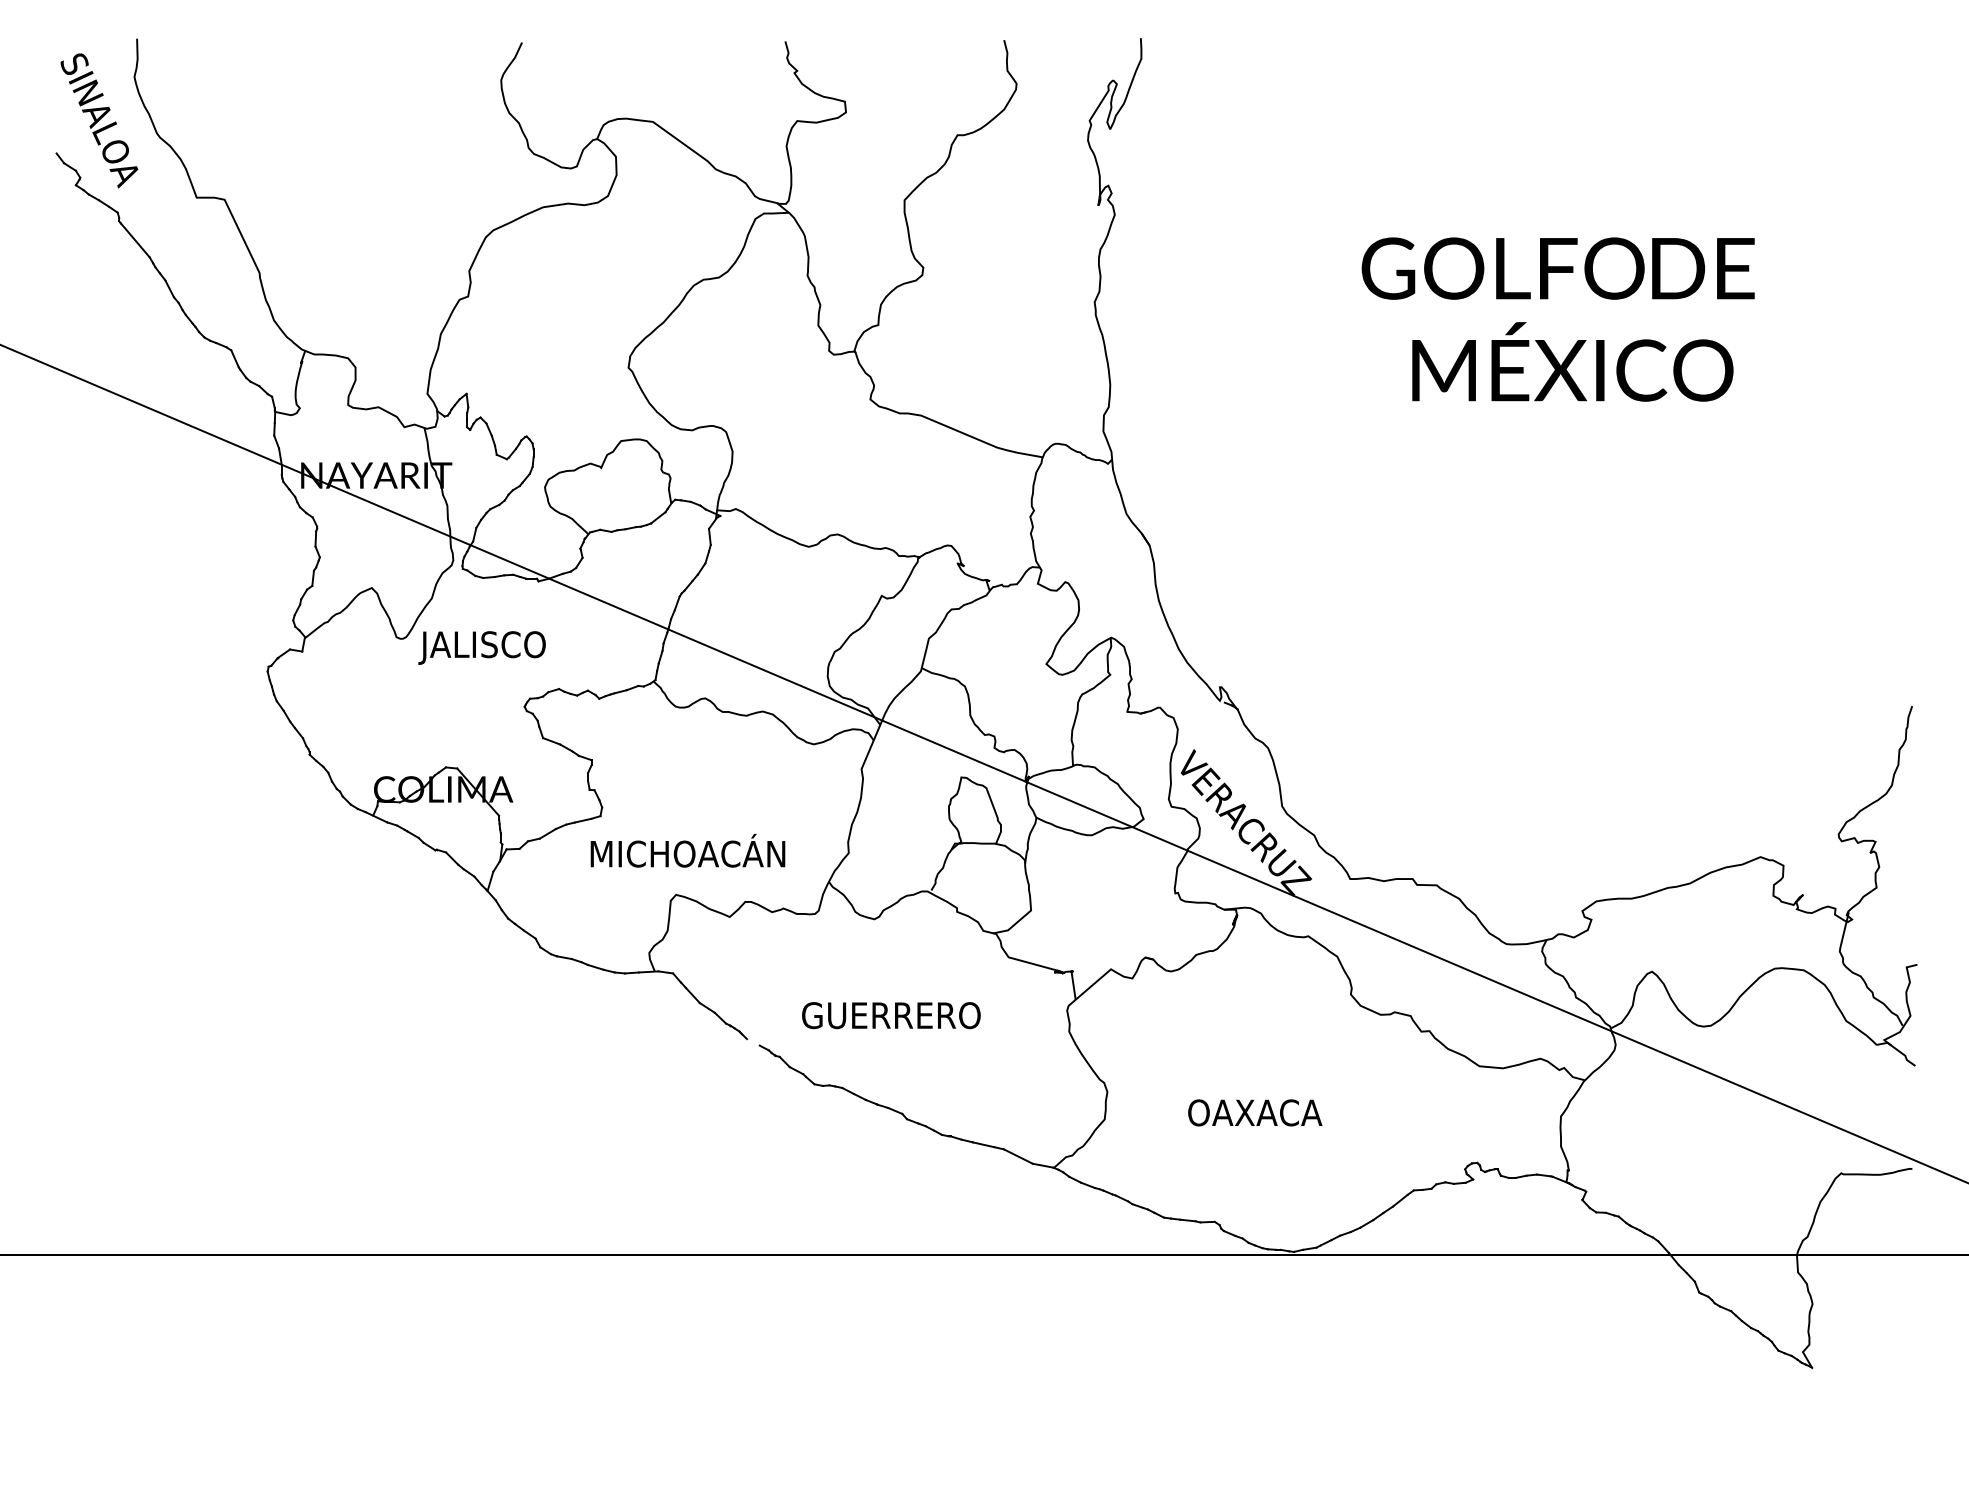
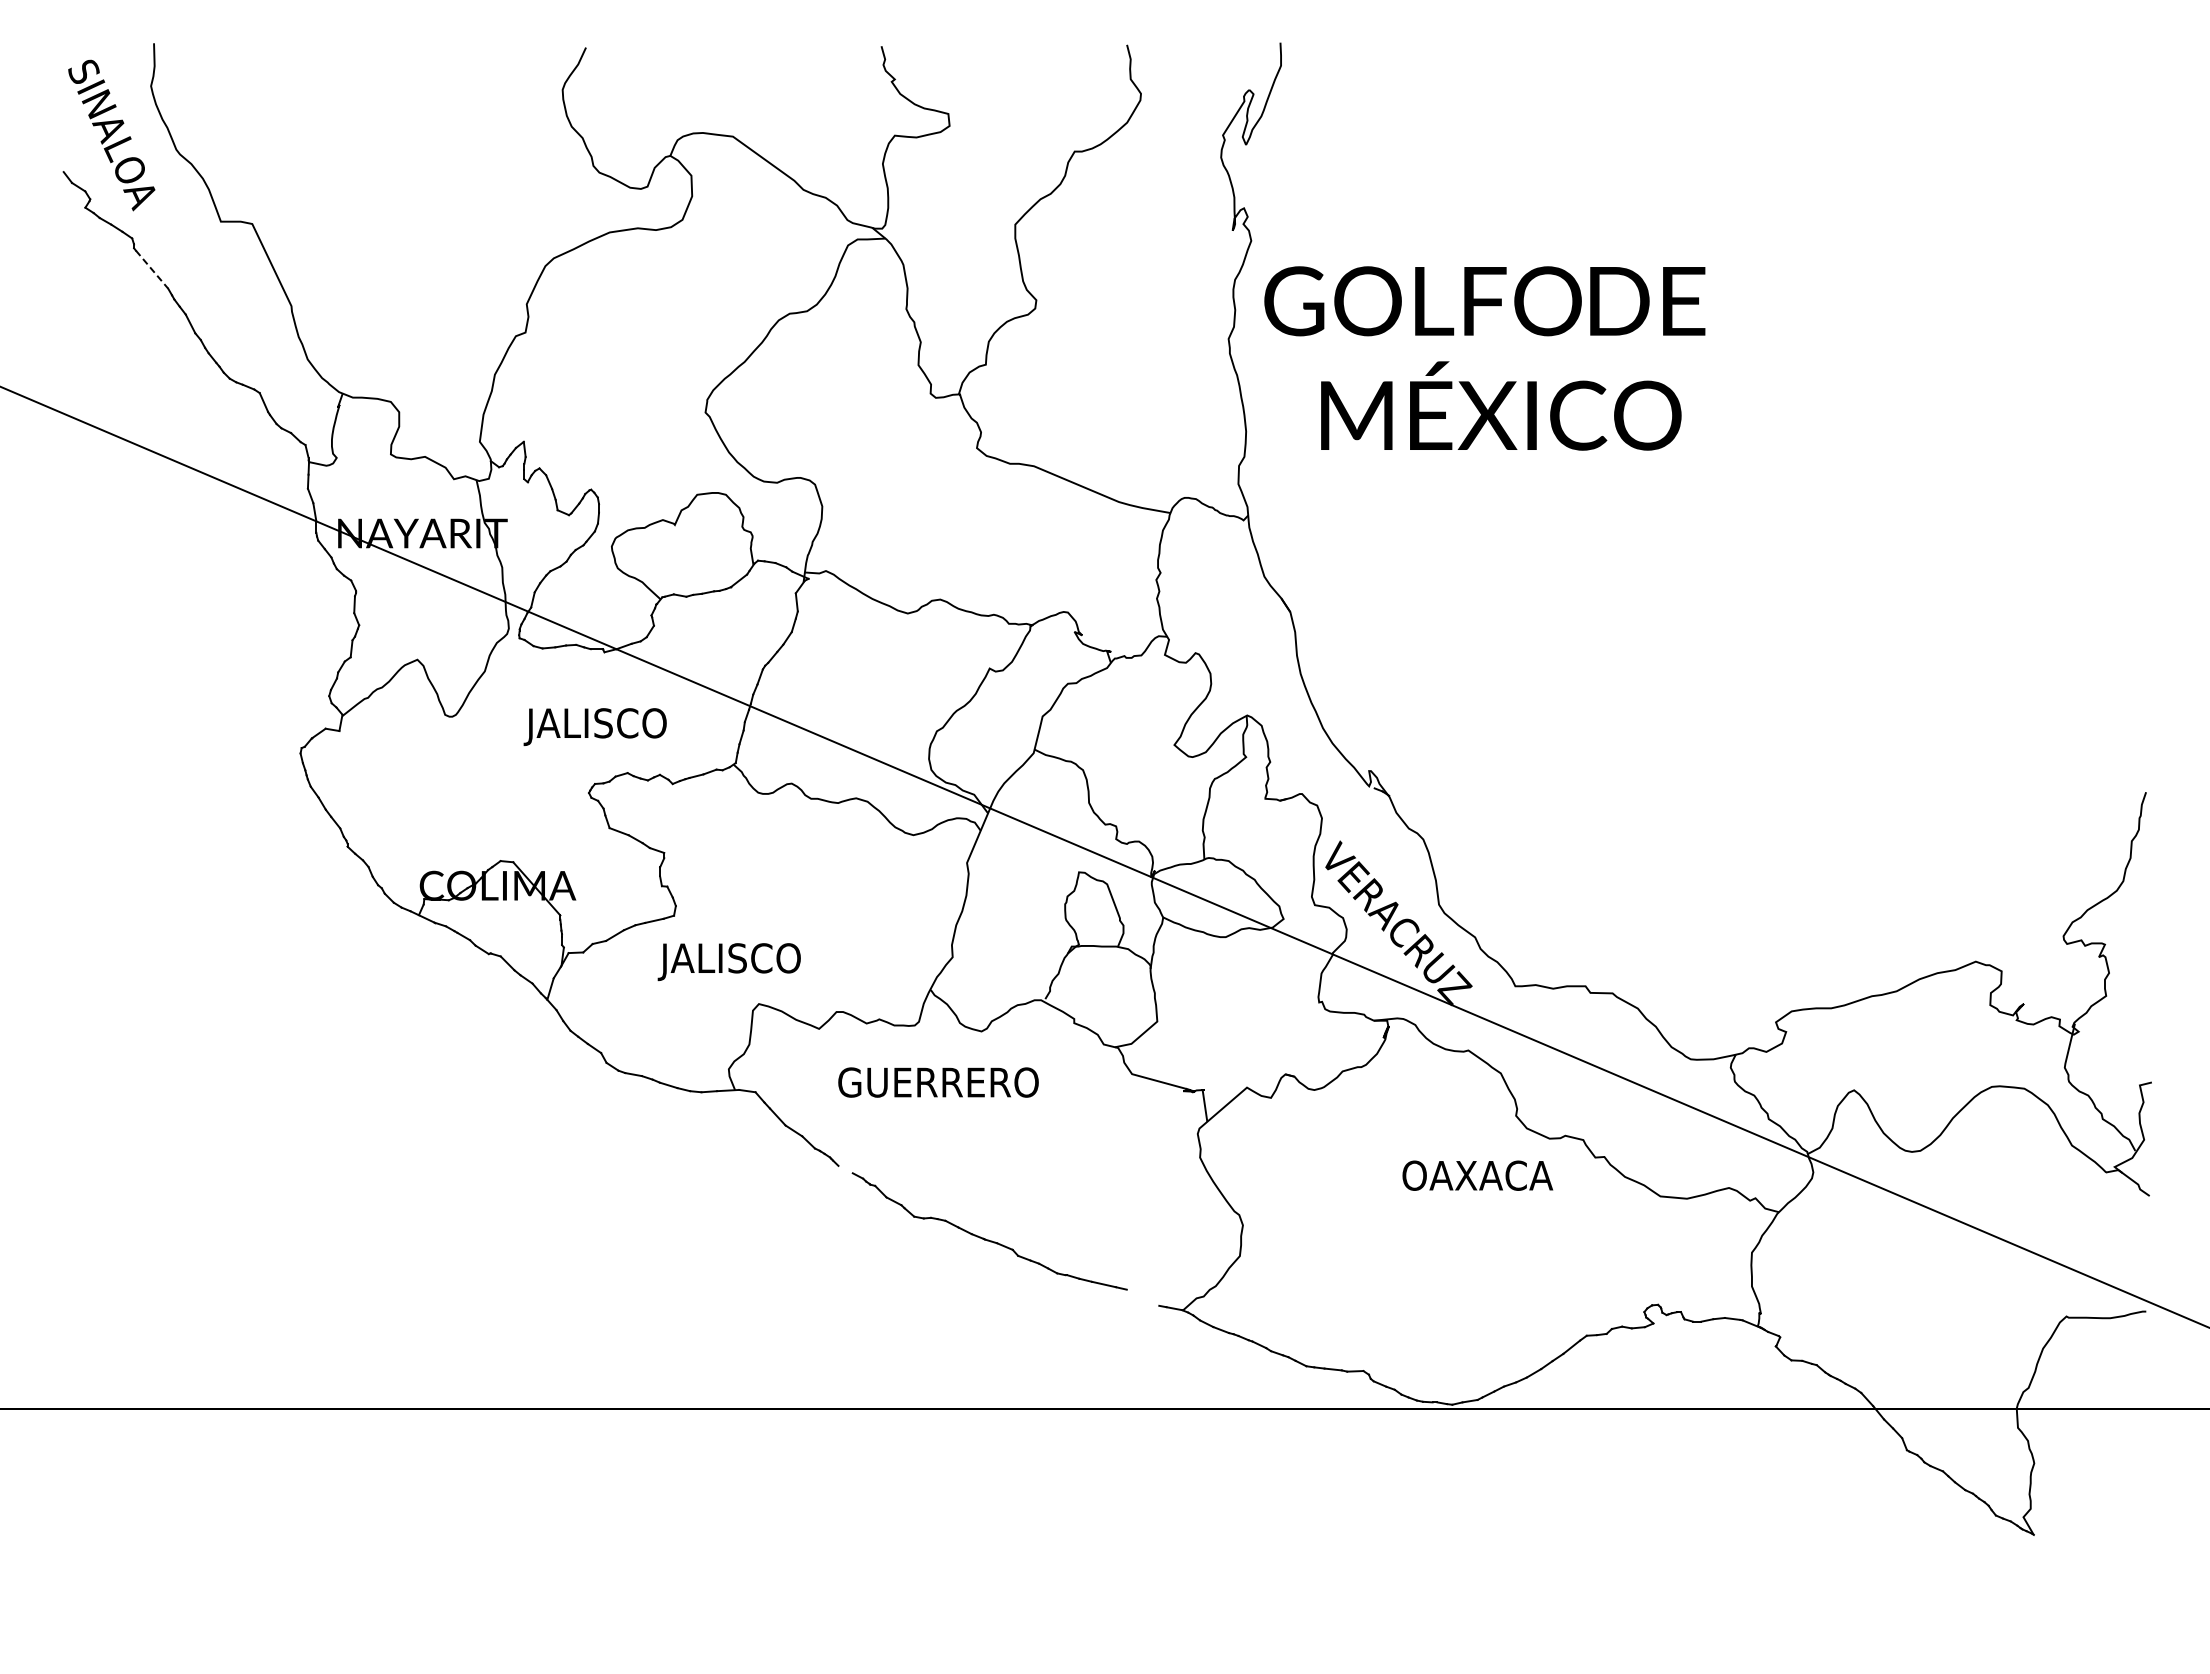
line: (135, 240) -> (152, 269), solid -> dashed
text: (1557, 319) -> (1484, 358), moved
text: (481, 647) -> (594, 726), moved
text: (685, 854) -> (769, 958), MICHOACÁN -> JALISCO
text: (891, 1015) -> (938, 1082), moved
text: (1254, 1112) -> (1477, 1175), moved
line: (1017, 1156) -> (1142, 1297), removed

